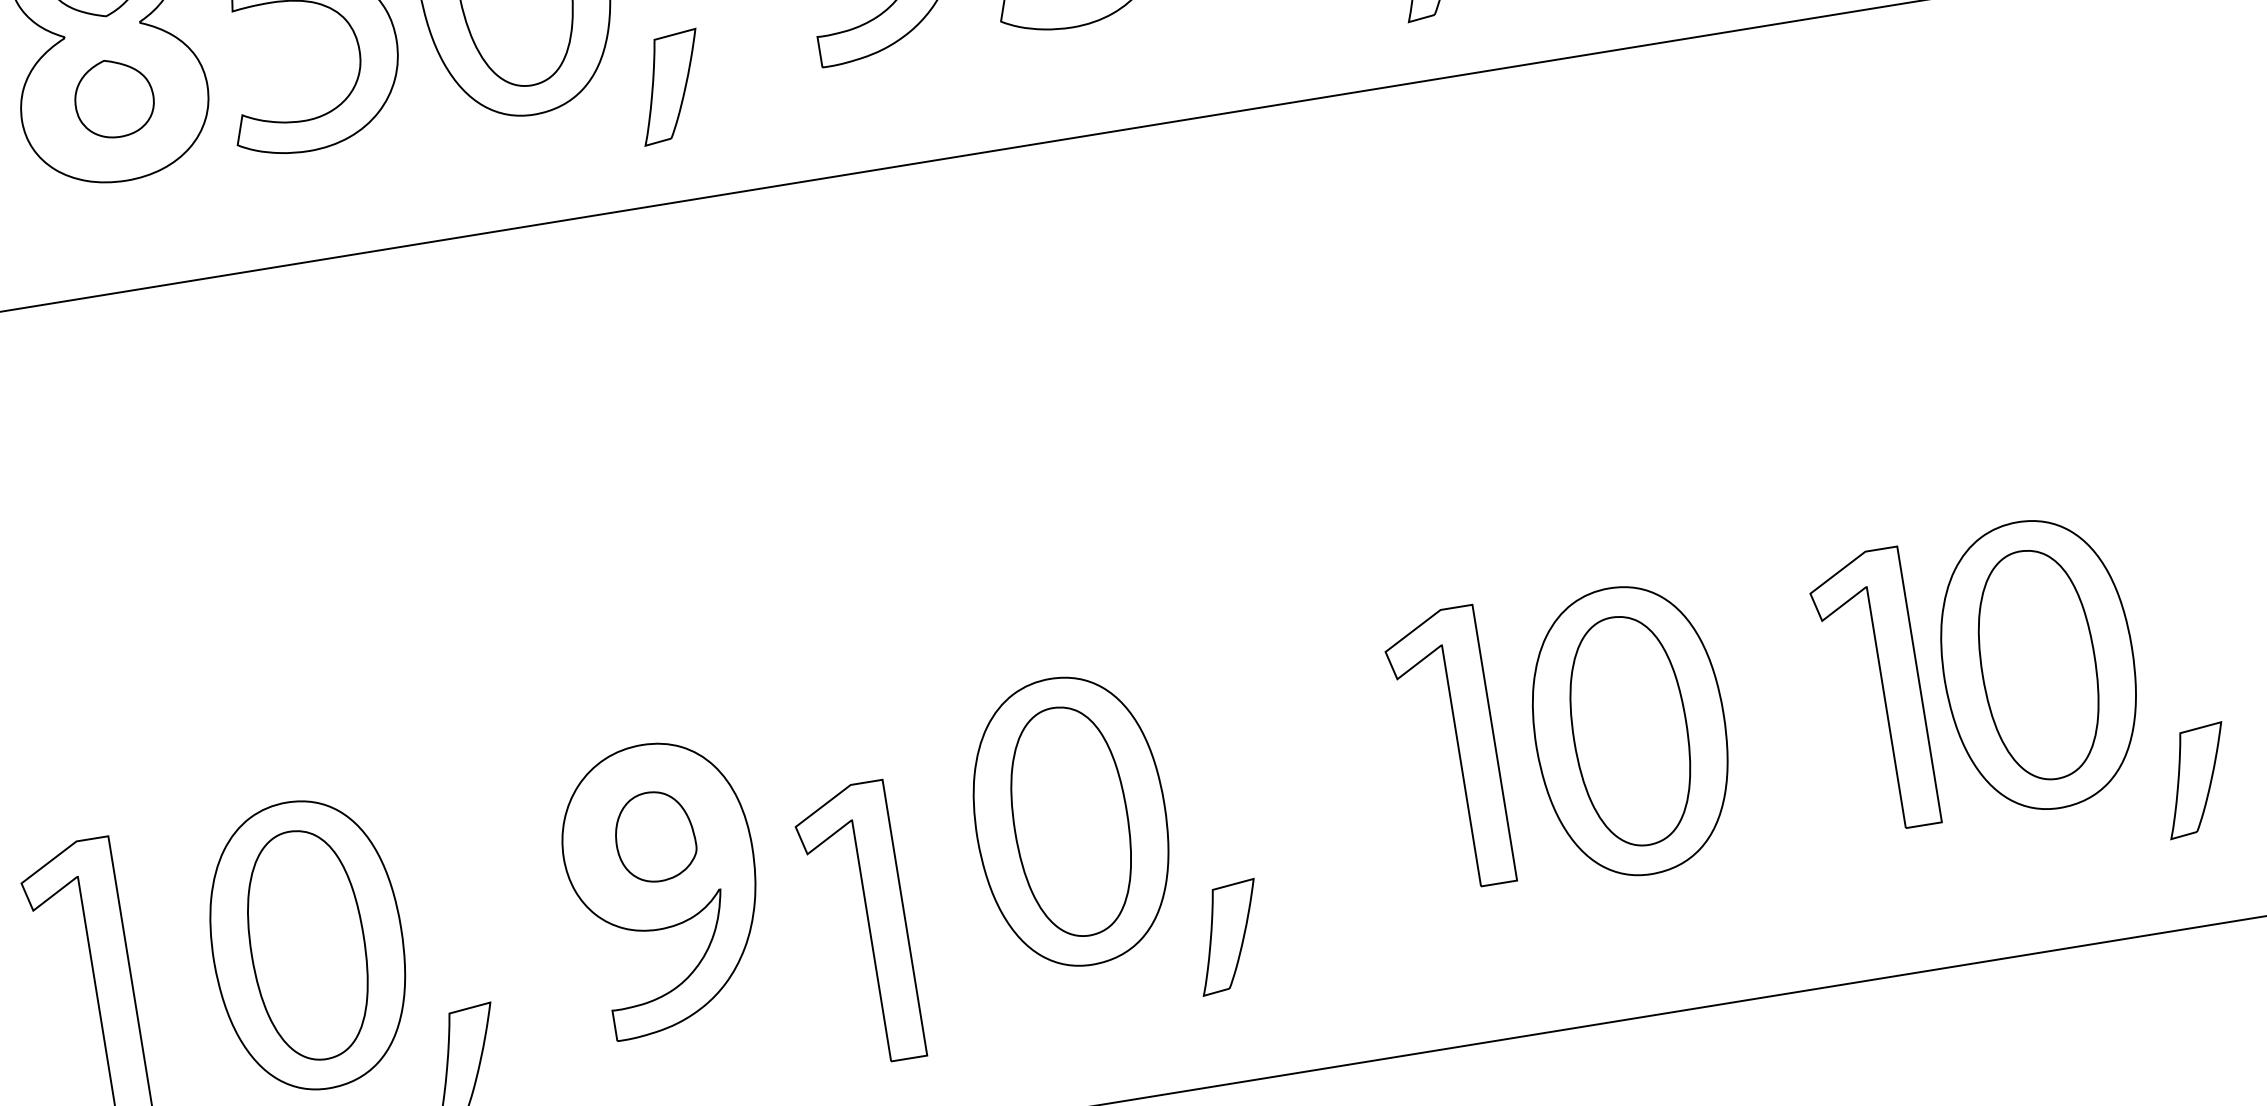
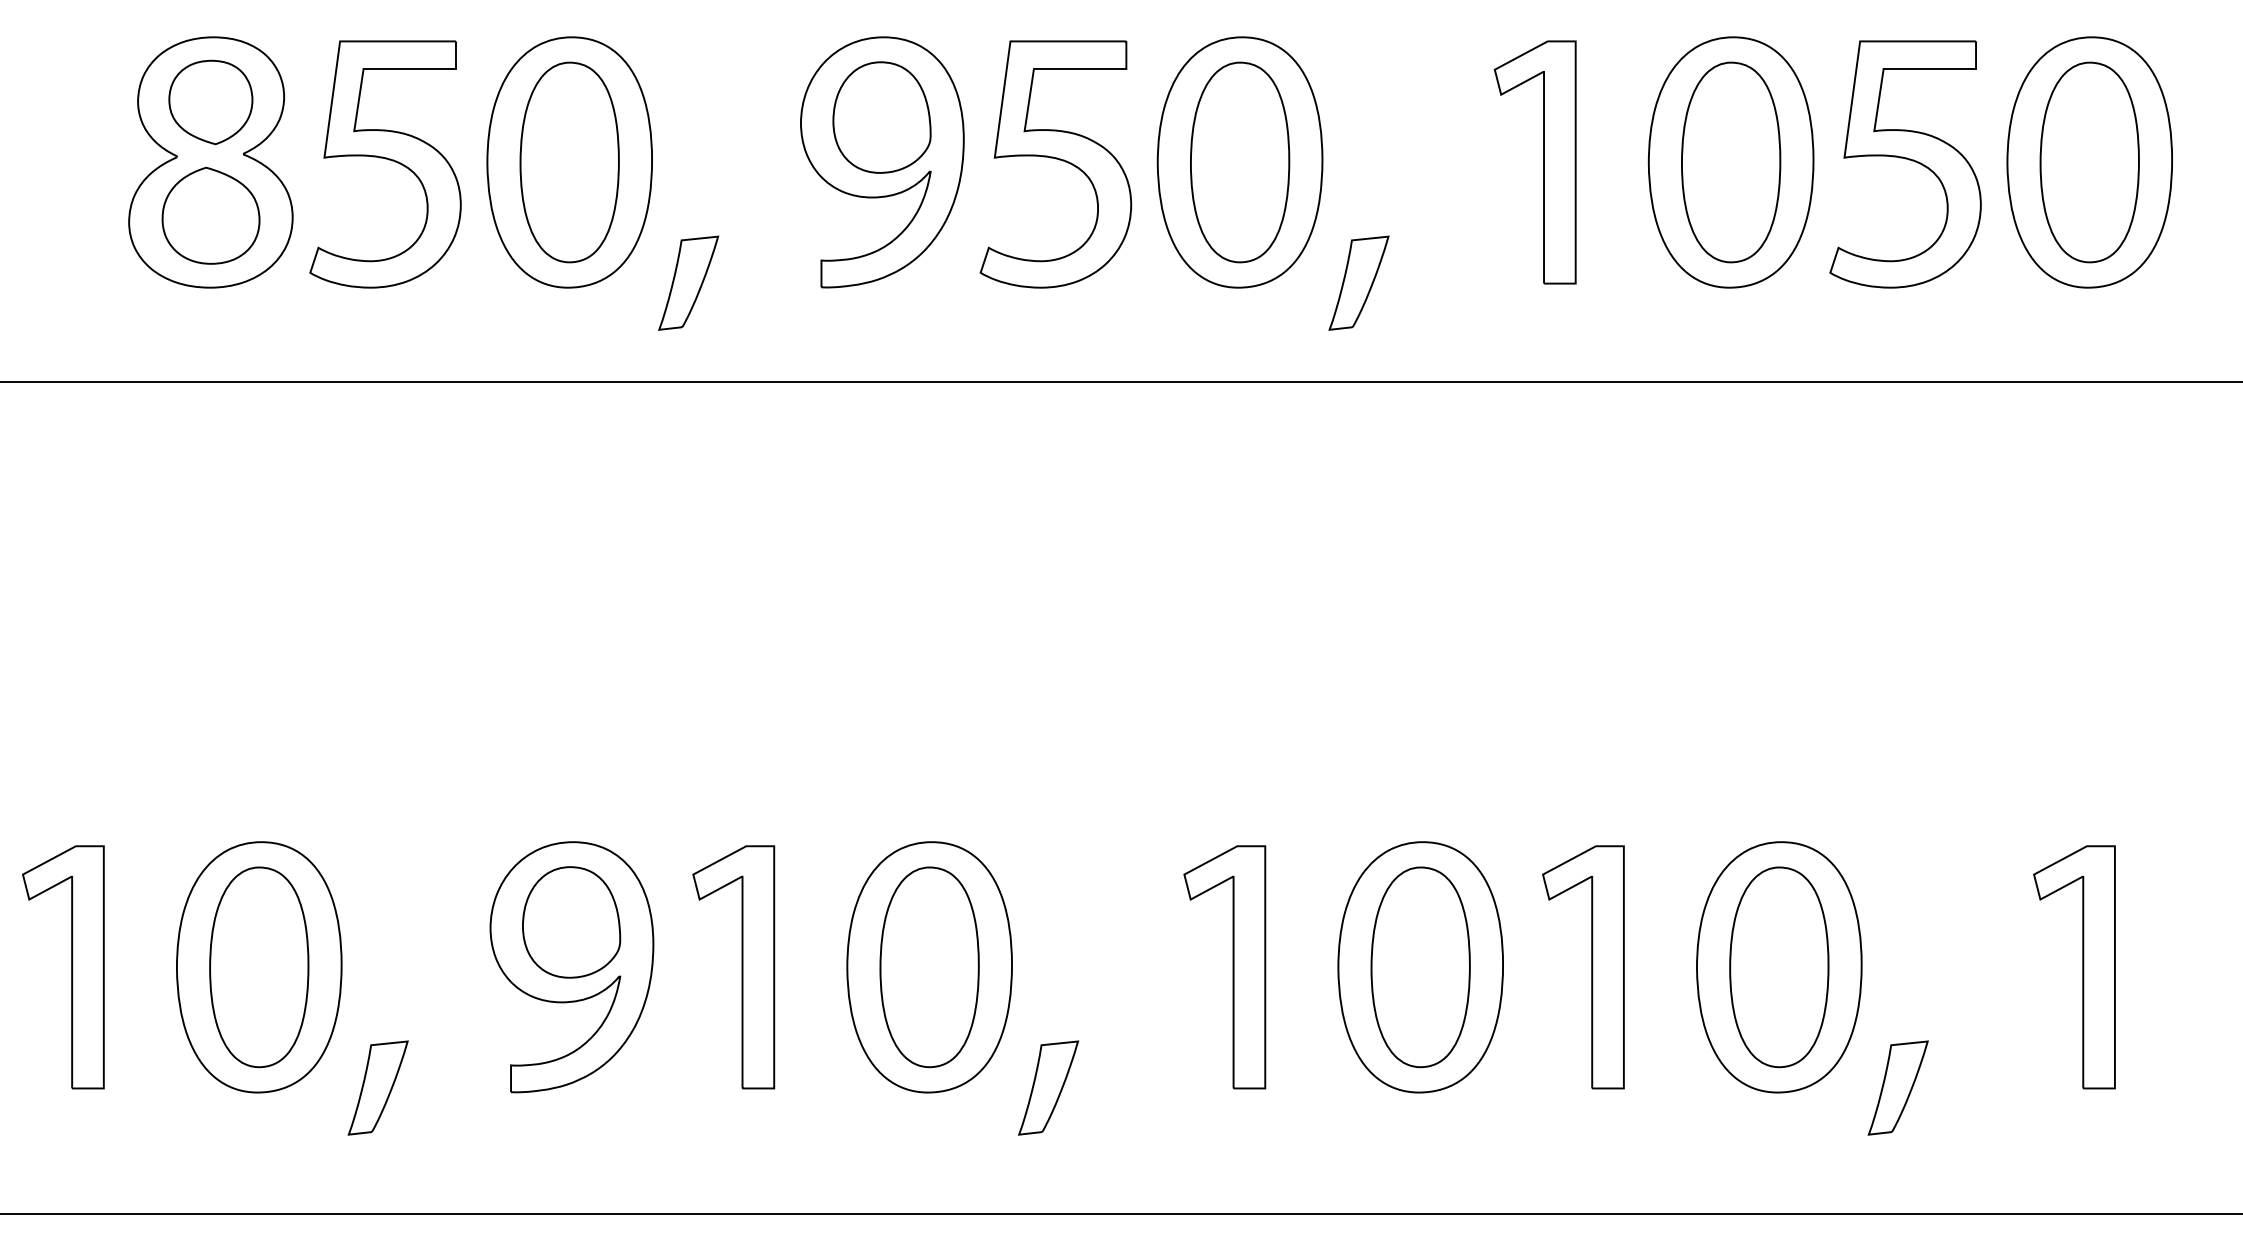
part: (113, 98) -> (210, 215), size x1.43
part: (1882, 690) -> (1591, 967), moved
part: (1457, 748) -> (1232, 967), moved
part: (654, 836) -> (571, 922), size x1.43
part: (867, 923) -> (741, 967), moved

